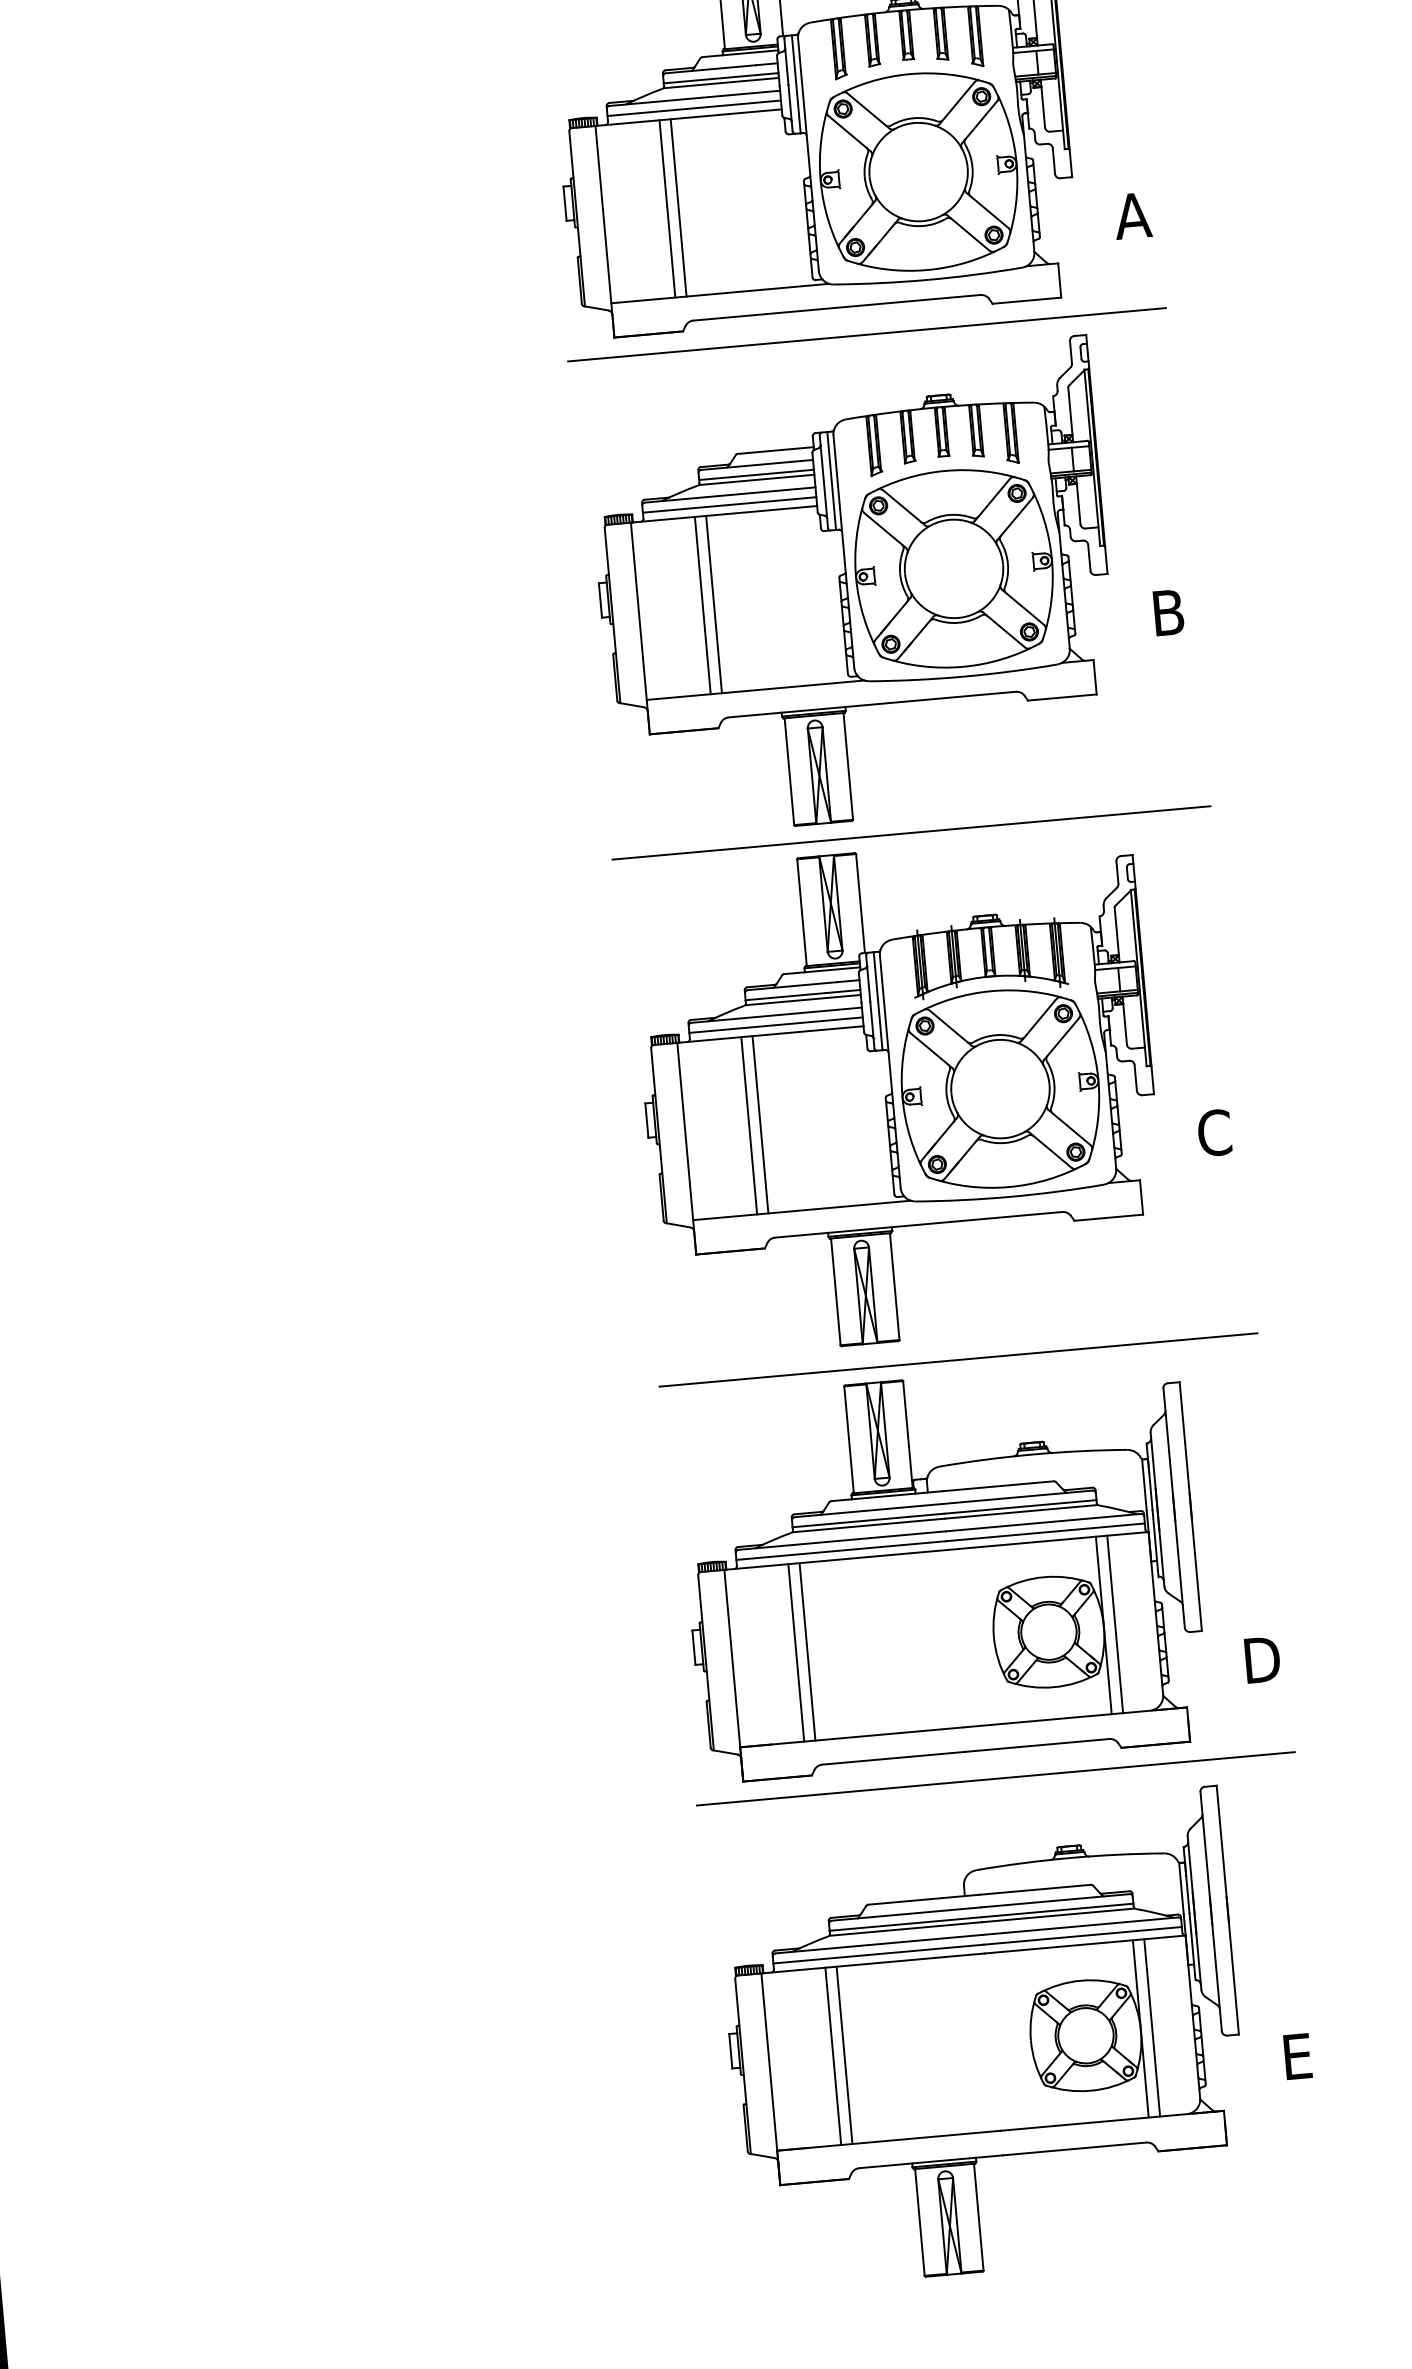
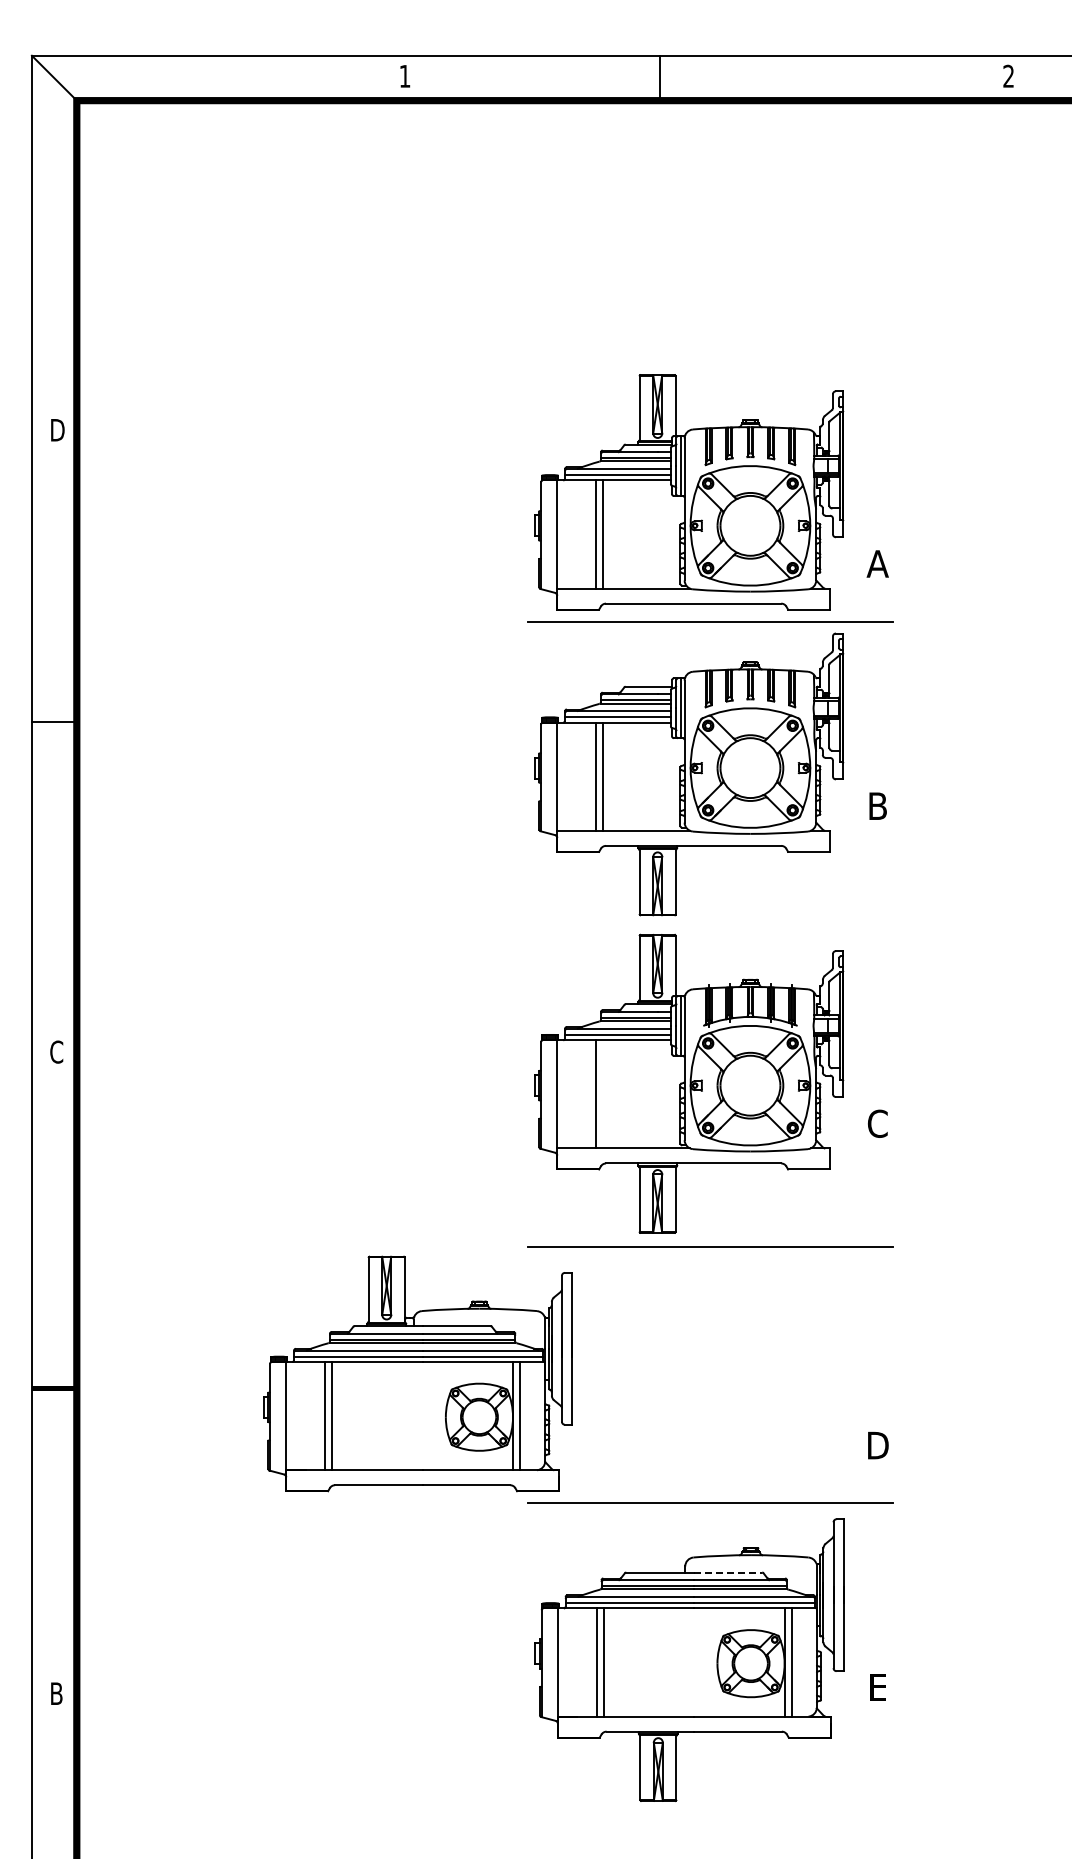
line: (909, 832) -> (709, 925), removed
line: (761, 1125) -> (603, 1094), removed
part: (941, 1569) -> (417, 1373), moved
line: (1035, 1889) -> (728, 1572), solid -> dashed

